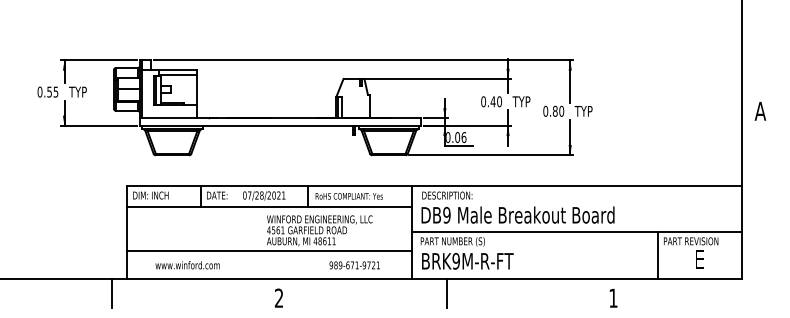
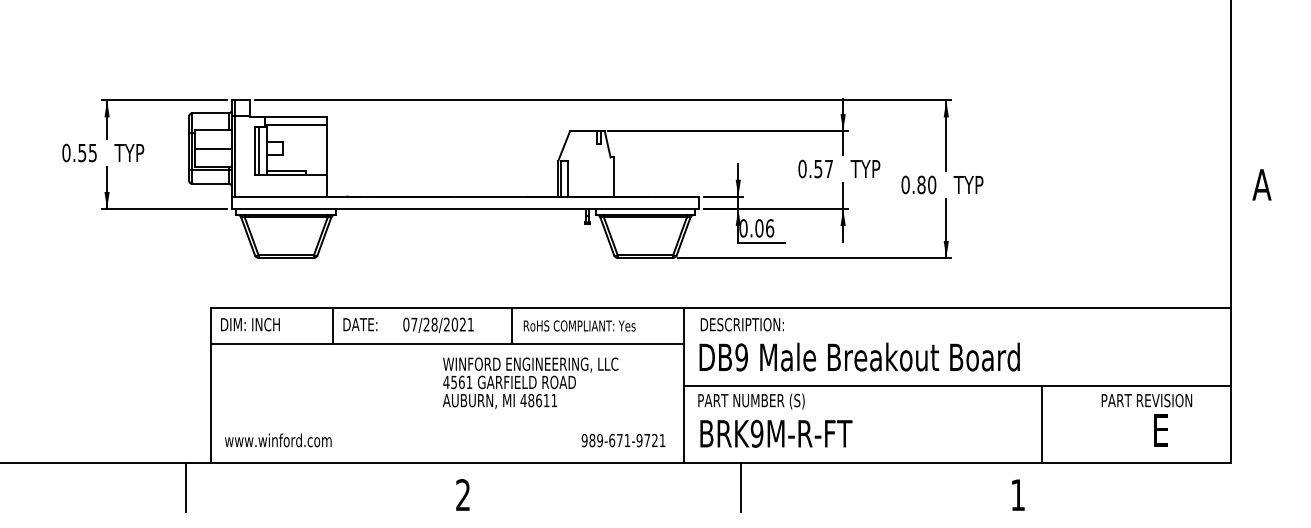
text: (495, 101) -> (822, 168), 0.40 -> 0.57
line: (269, 251) -> (447, 417), removed
line: (657, 255) -> (1041, 424), moved
text: (187, 265) -> (277, 440), moved
text: (354, 265) -> (623, 440), moved

